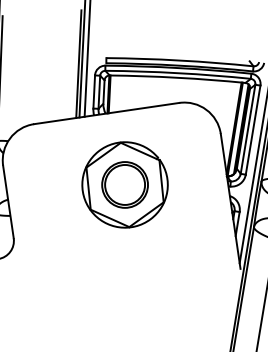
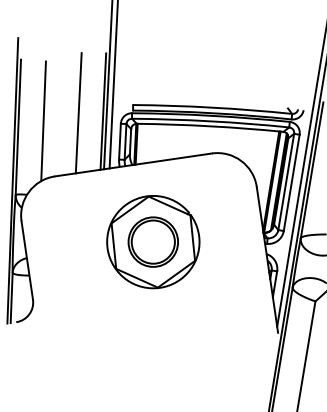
line: (55, 65) -> (78, 113), added
line: (23, 73) -> (43, 121), added

